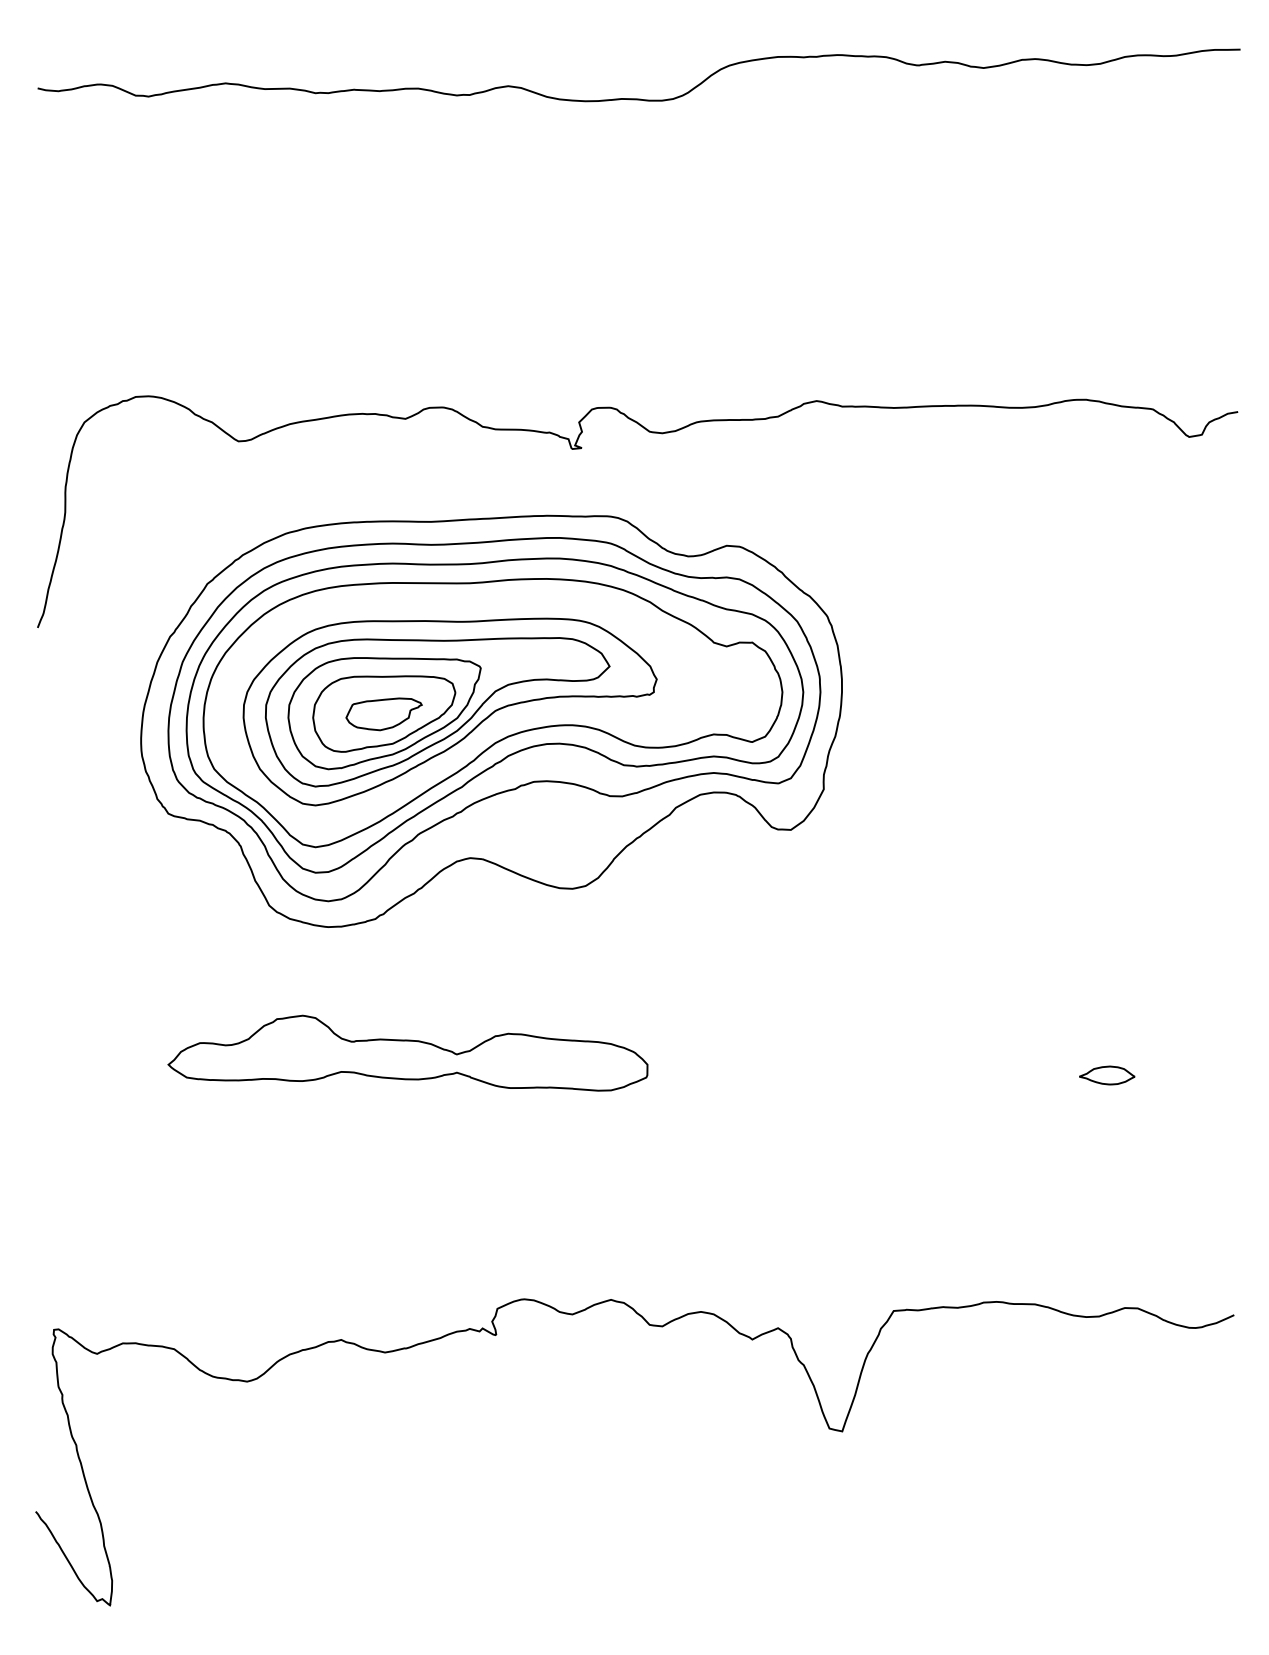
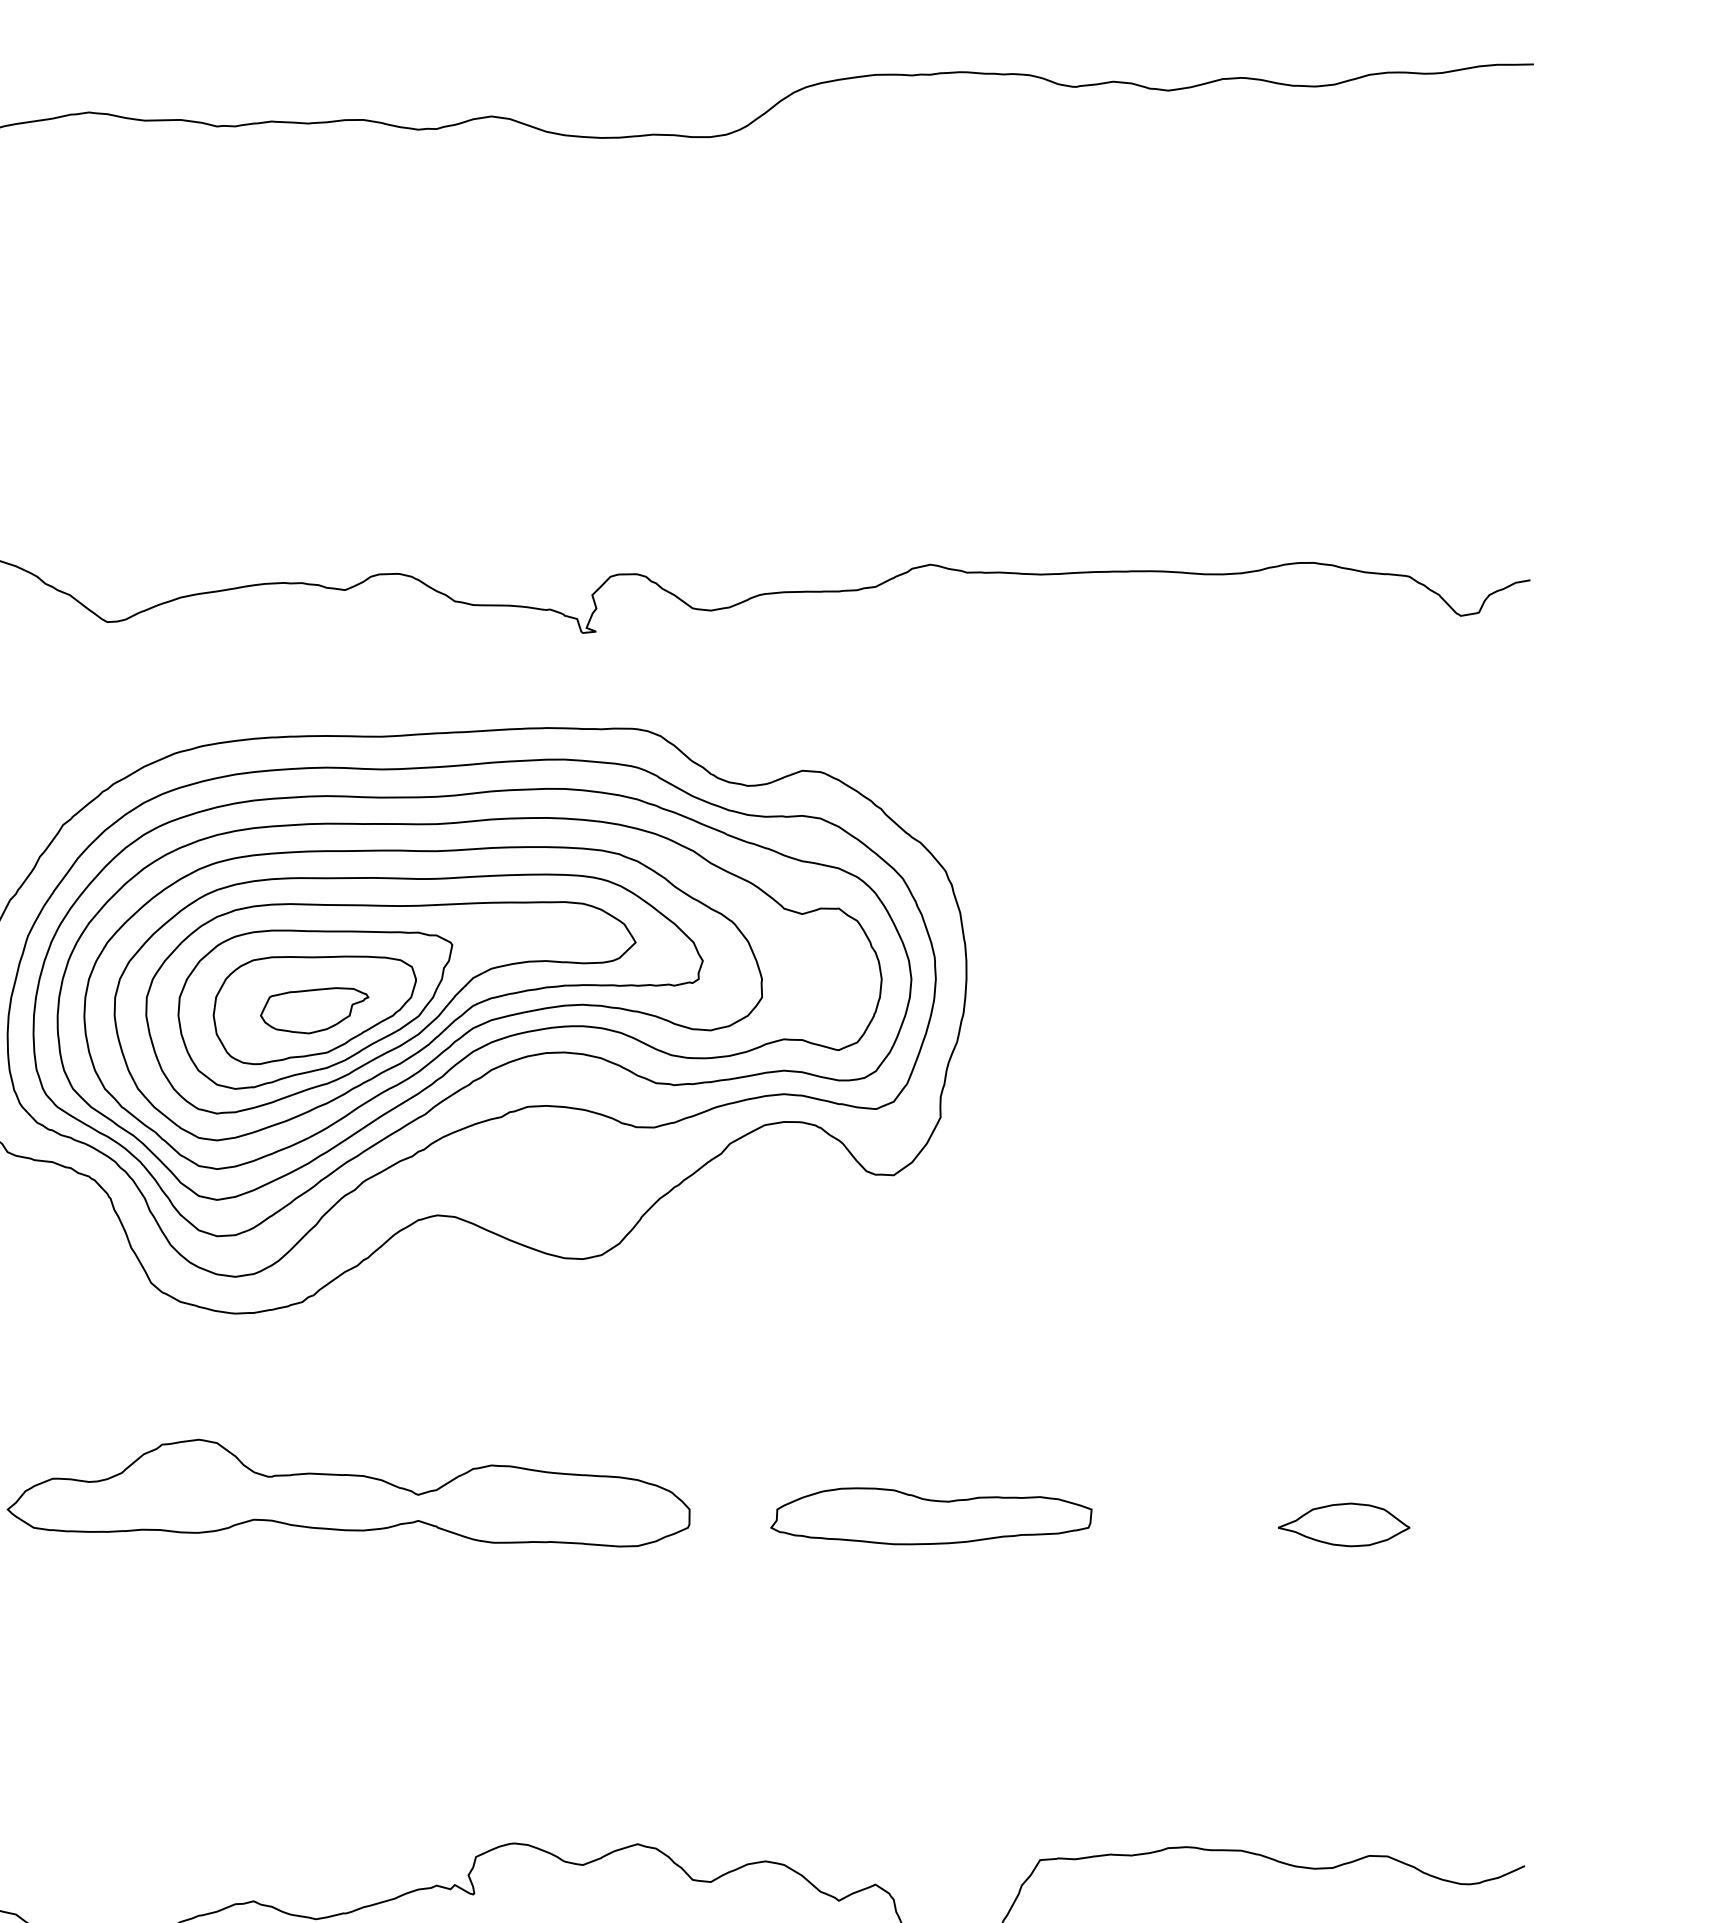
part: (460, 712) -> (423, 1008), added
part: (816, 1069) -> (930, 1516), added
part: (1106, 1075) -> (1343, 1524), size x1.67

